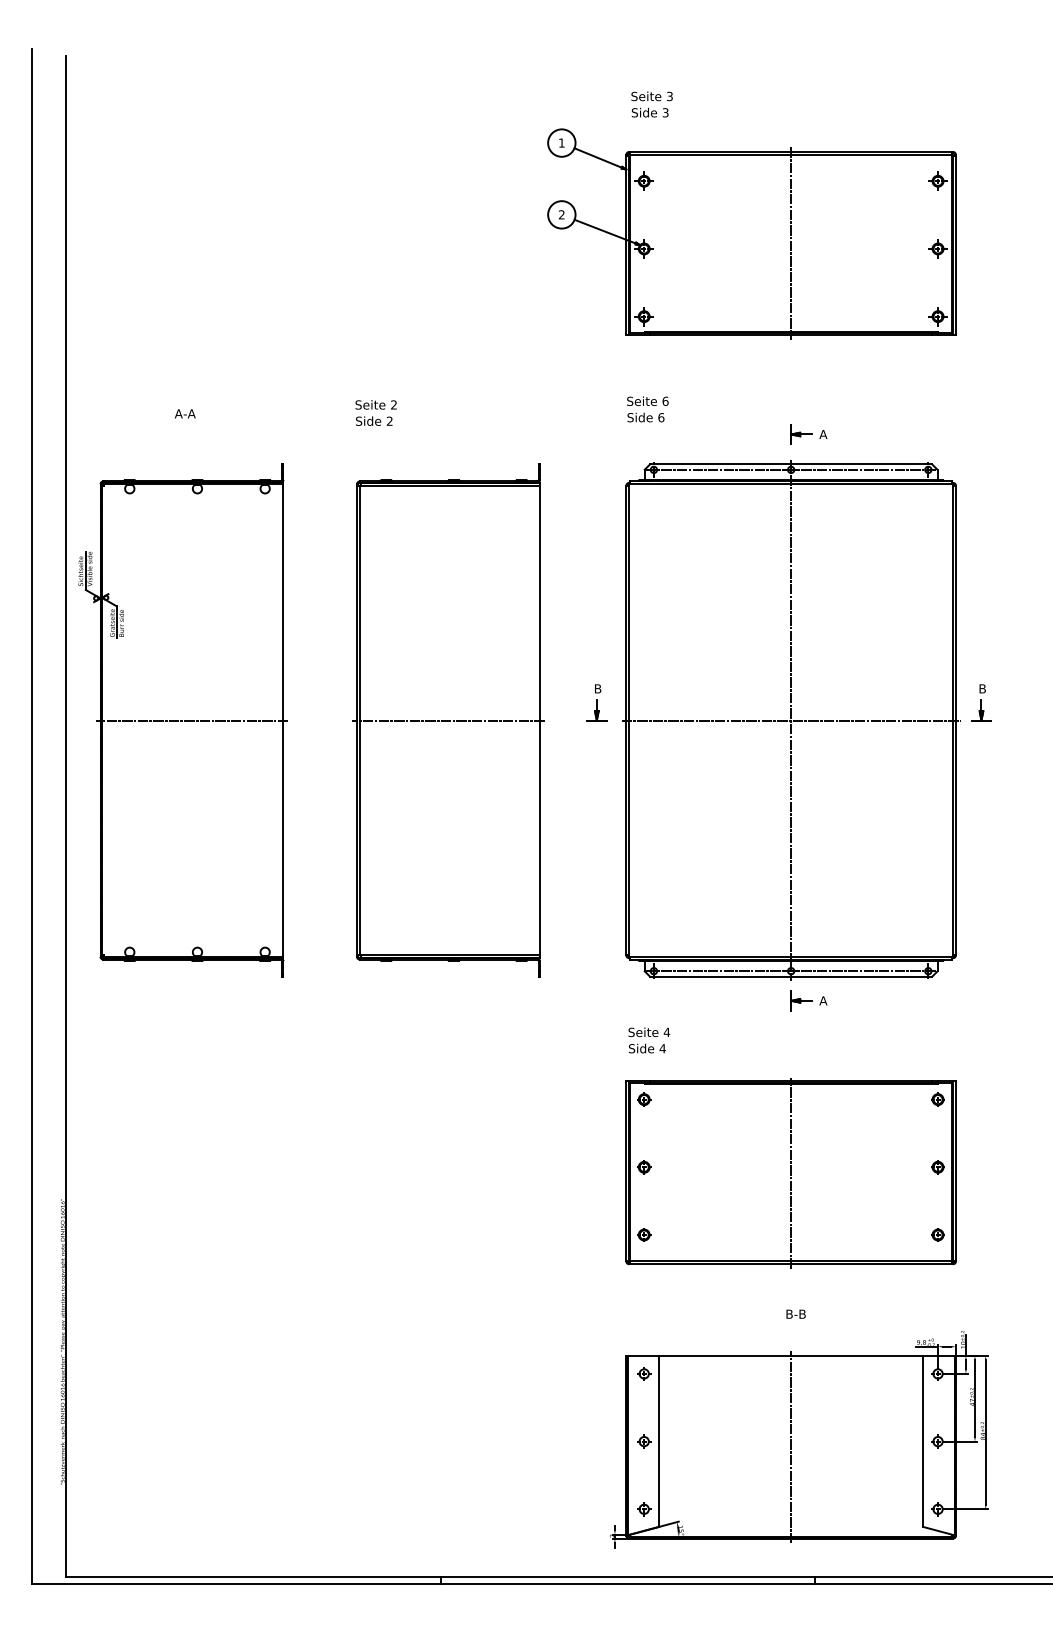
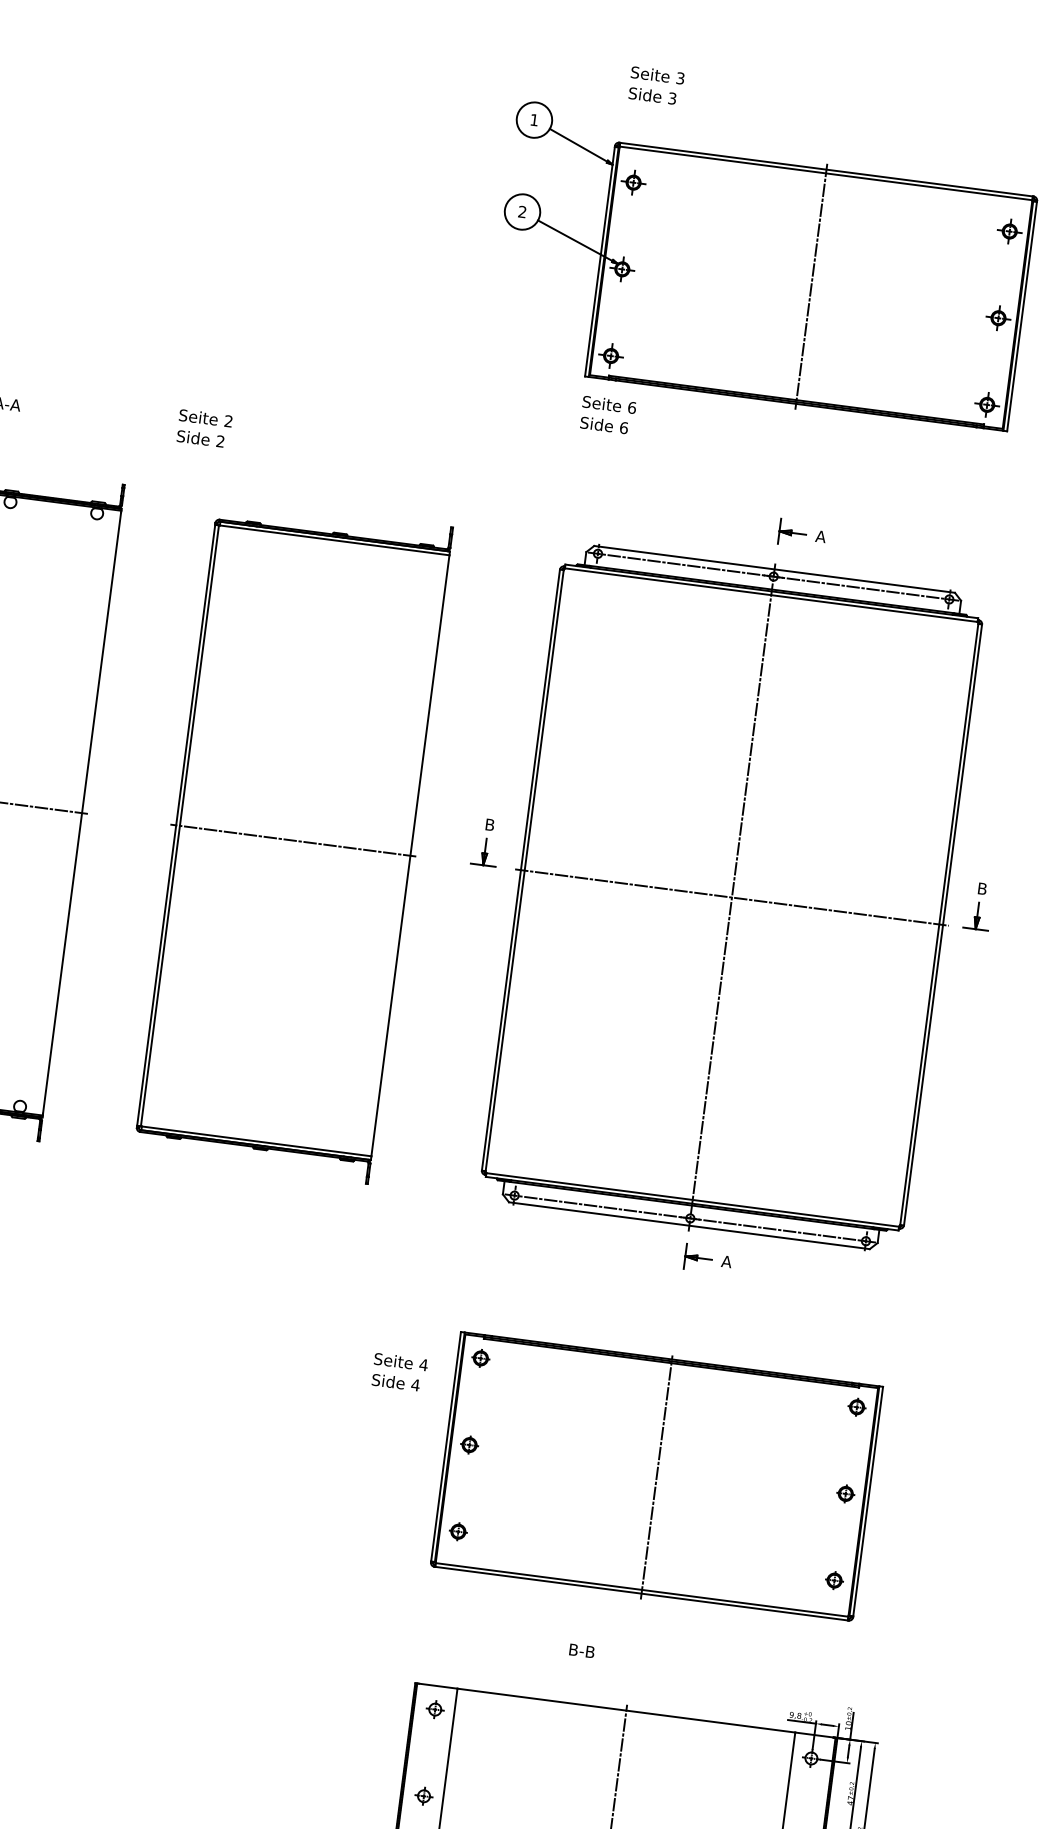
text: (647, 409) -> (607, 415), moved
text: (375, 412) -> (203, 427), moved
text: (649, 1040) -> (400, 1372), moved
text: (795, 1313) -> (581, 1649), moved

